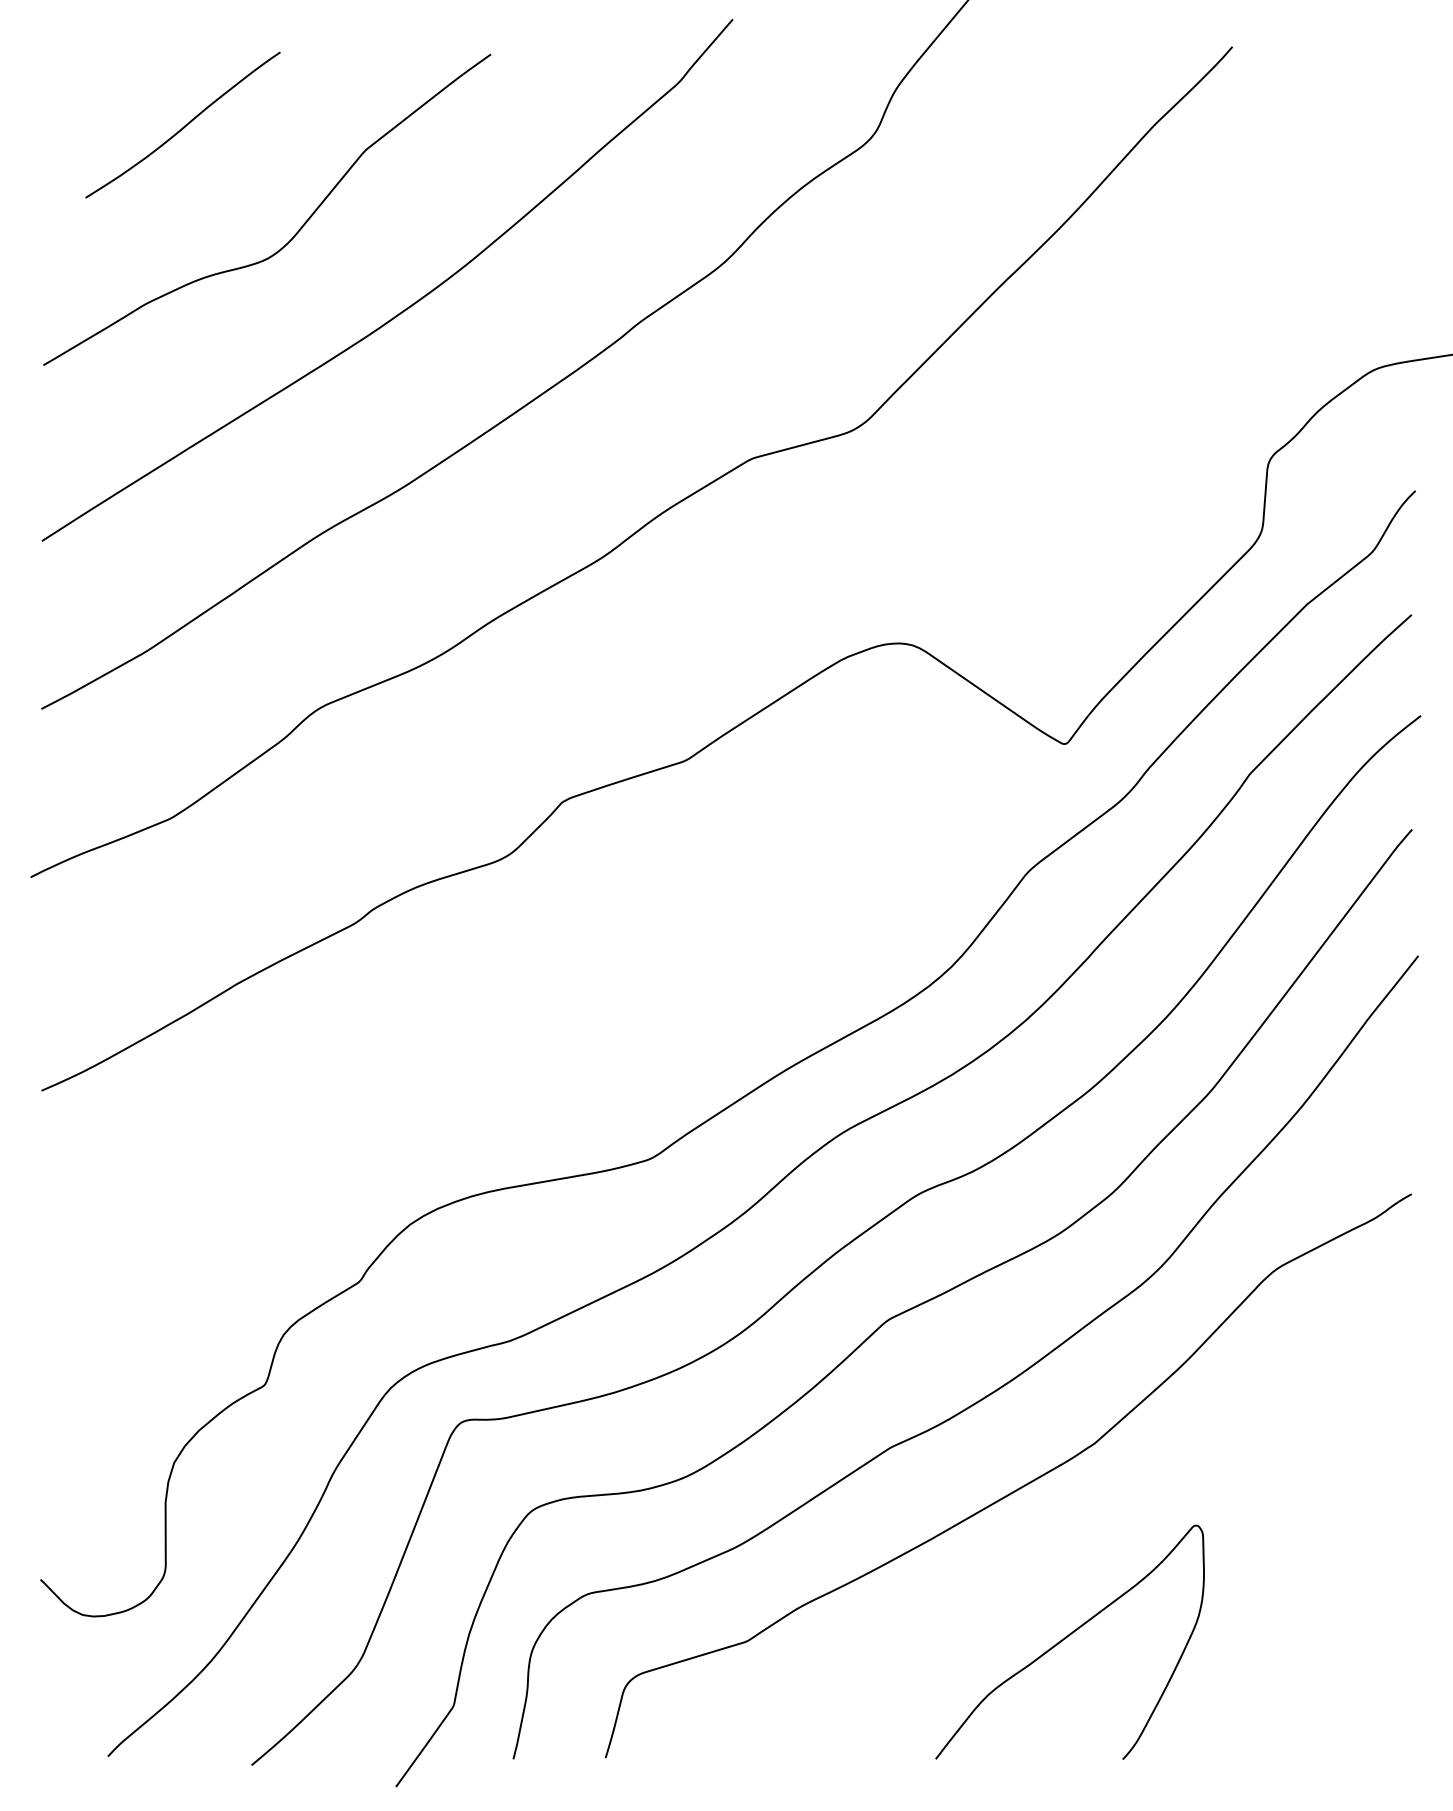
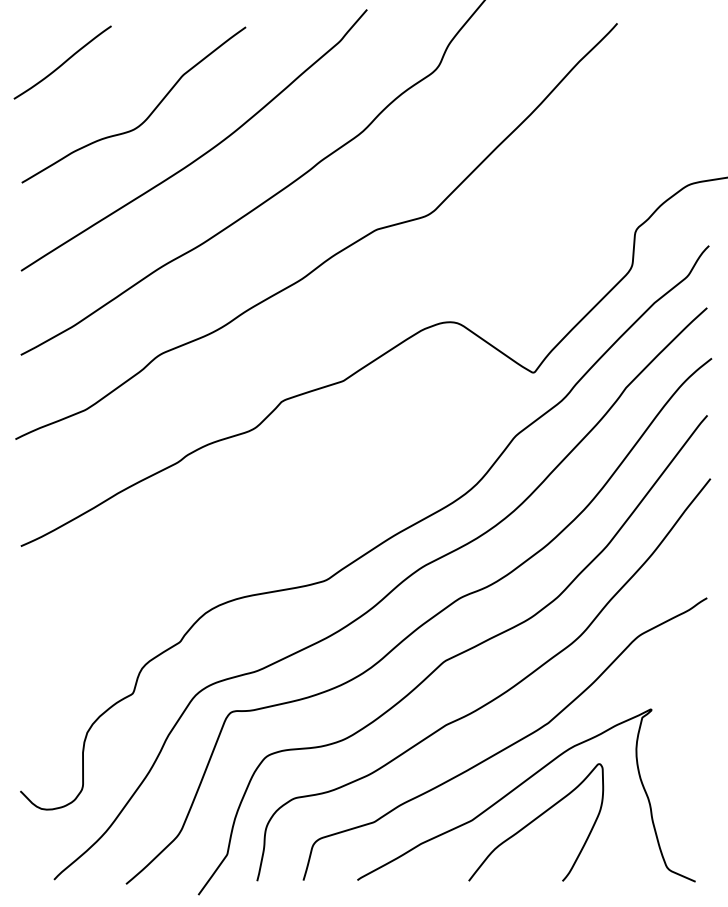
curve: (184, 124) -> (63, 62), moved
curve: (1040, 1568) -> (521, 785), added

